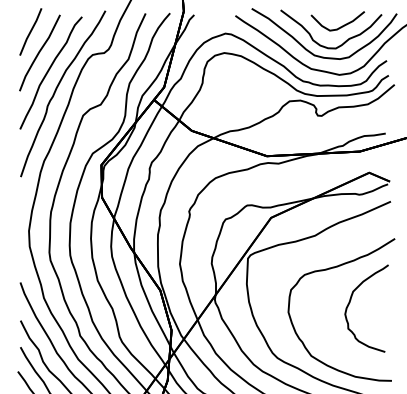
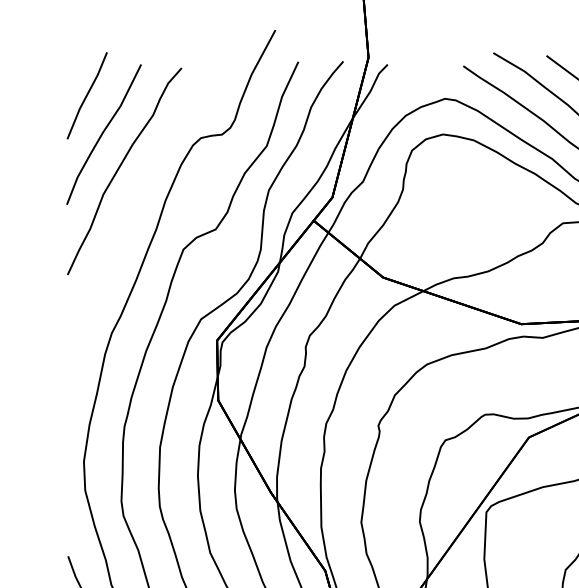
curve: (56, 91) -> (134, 205), removed

